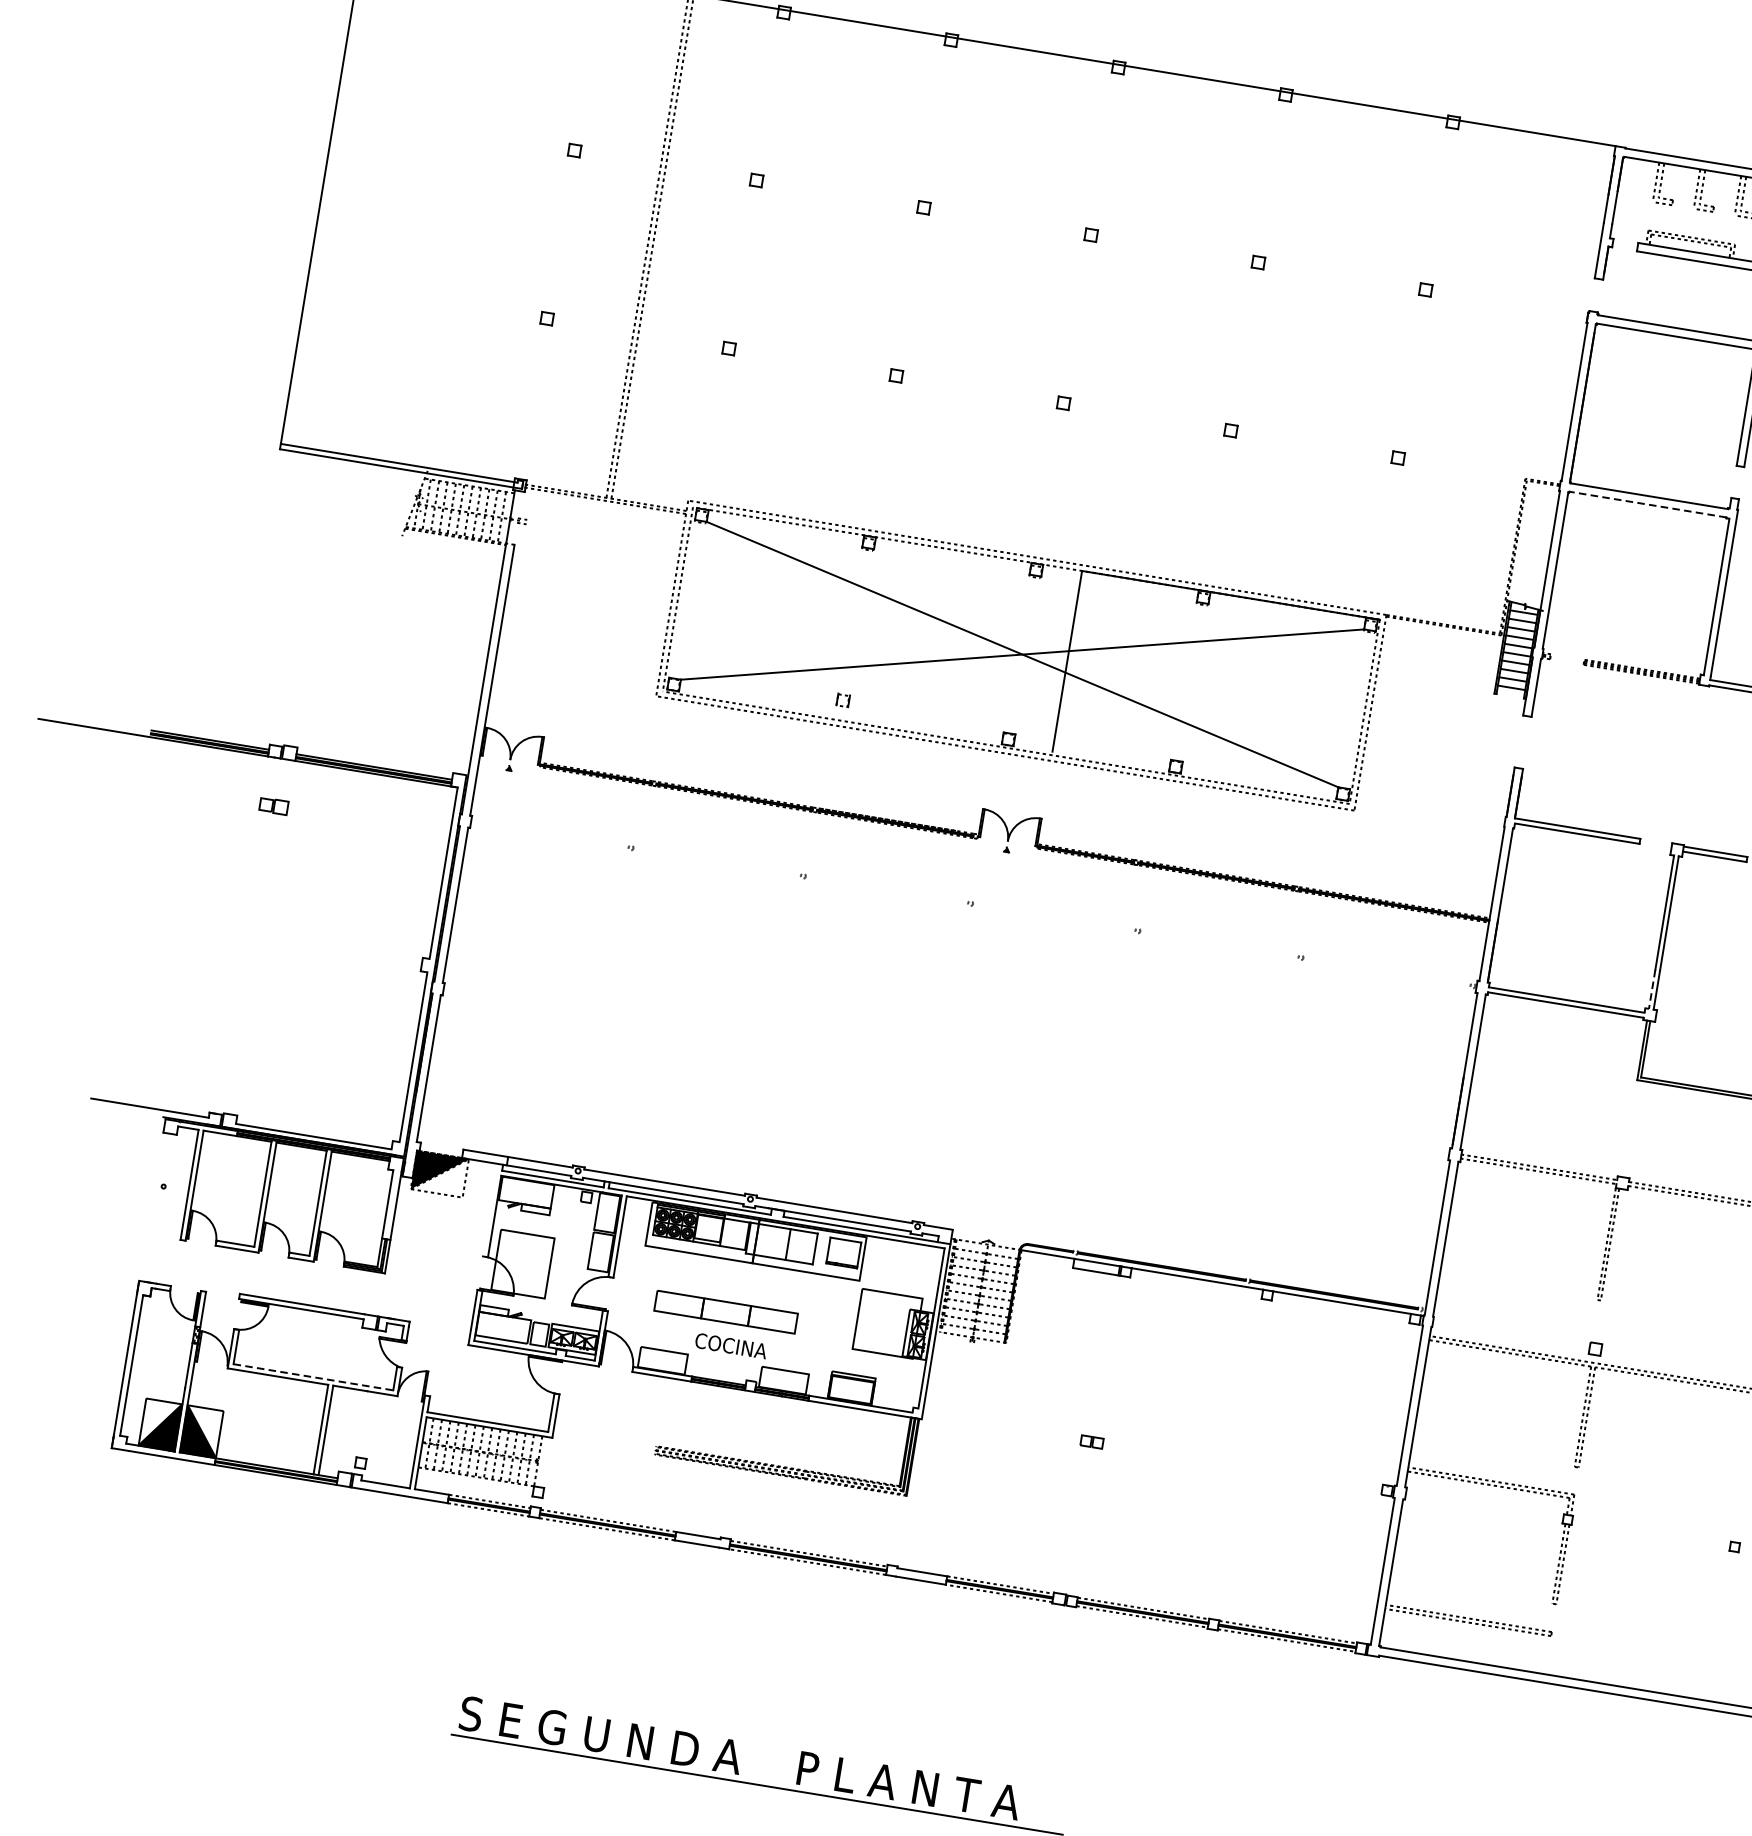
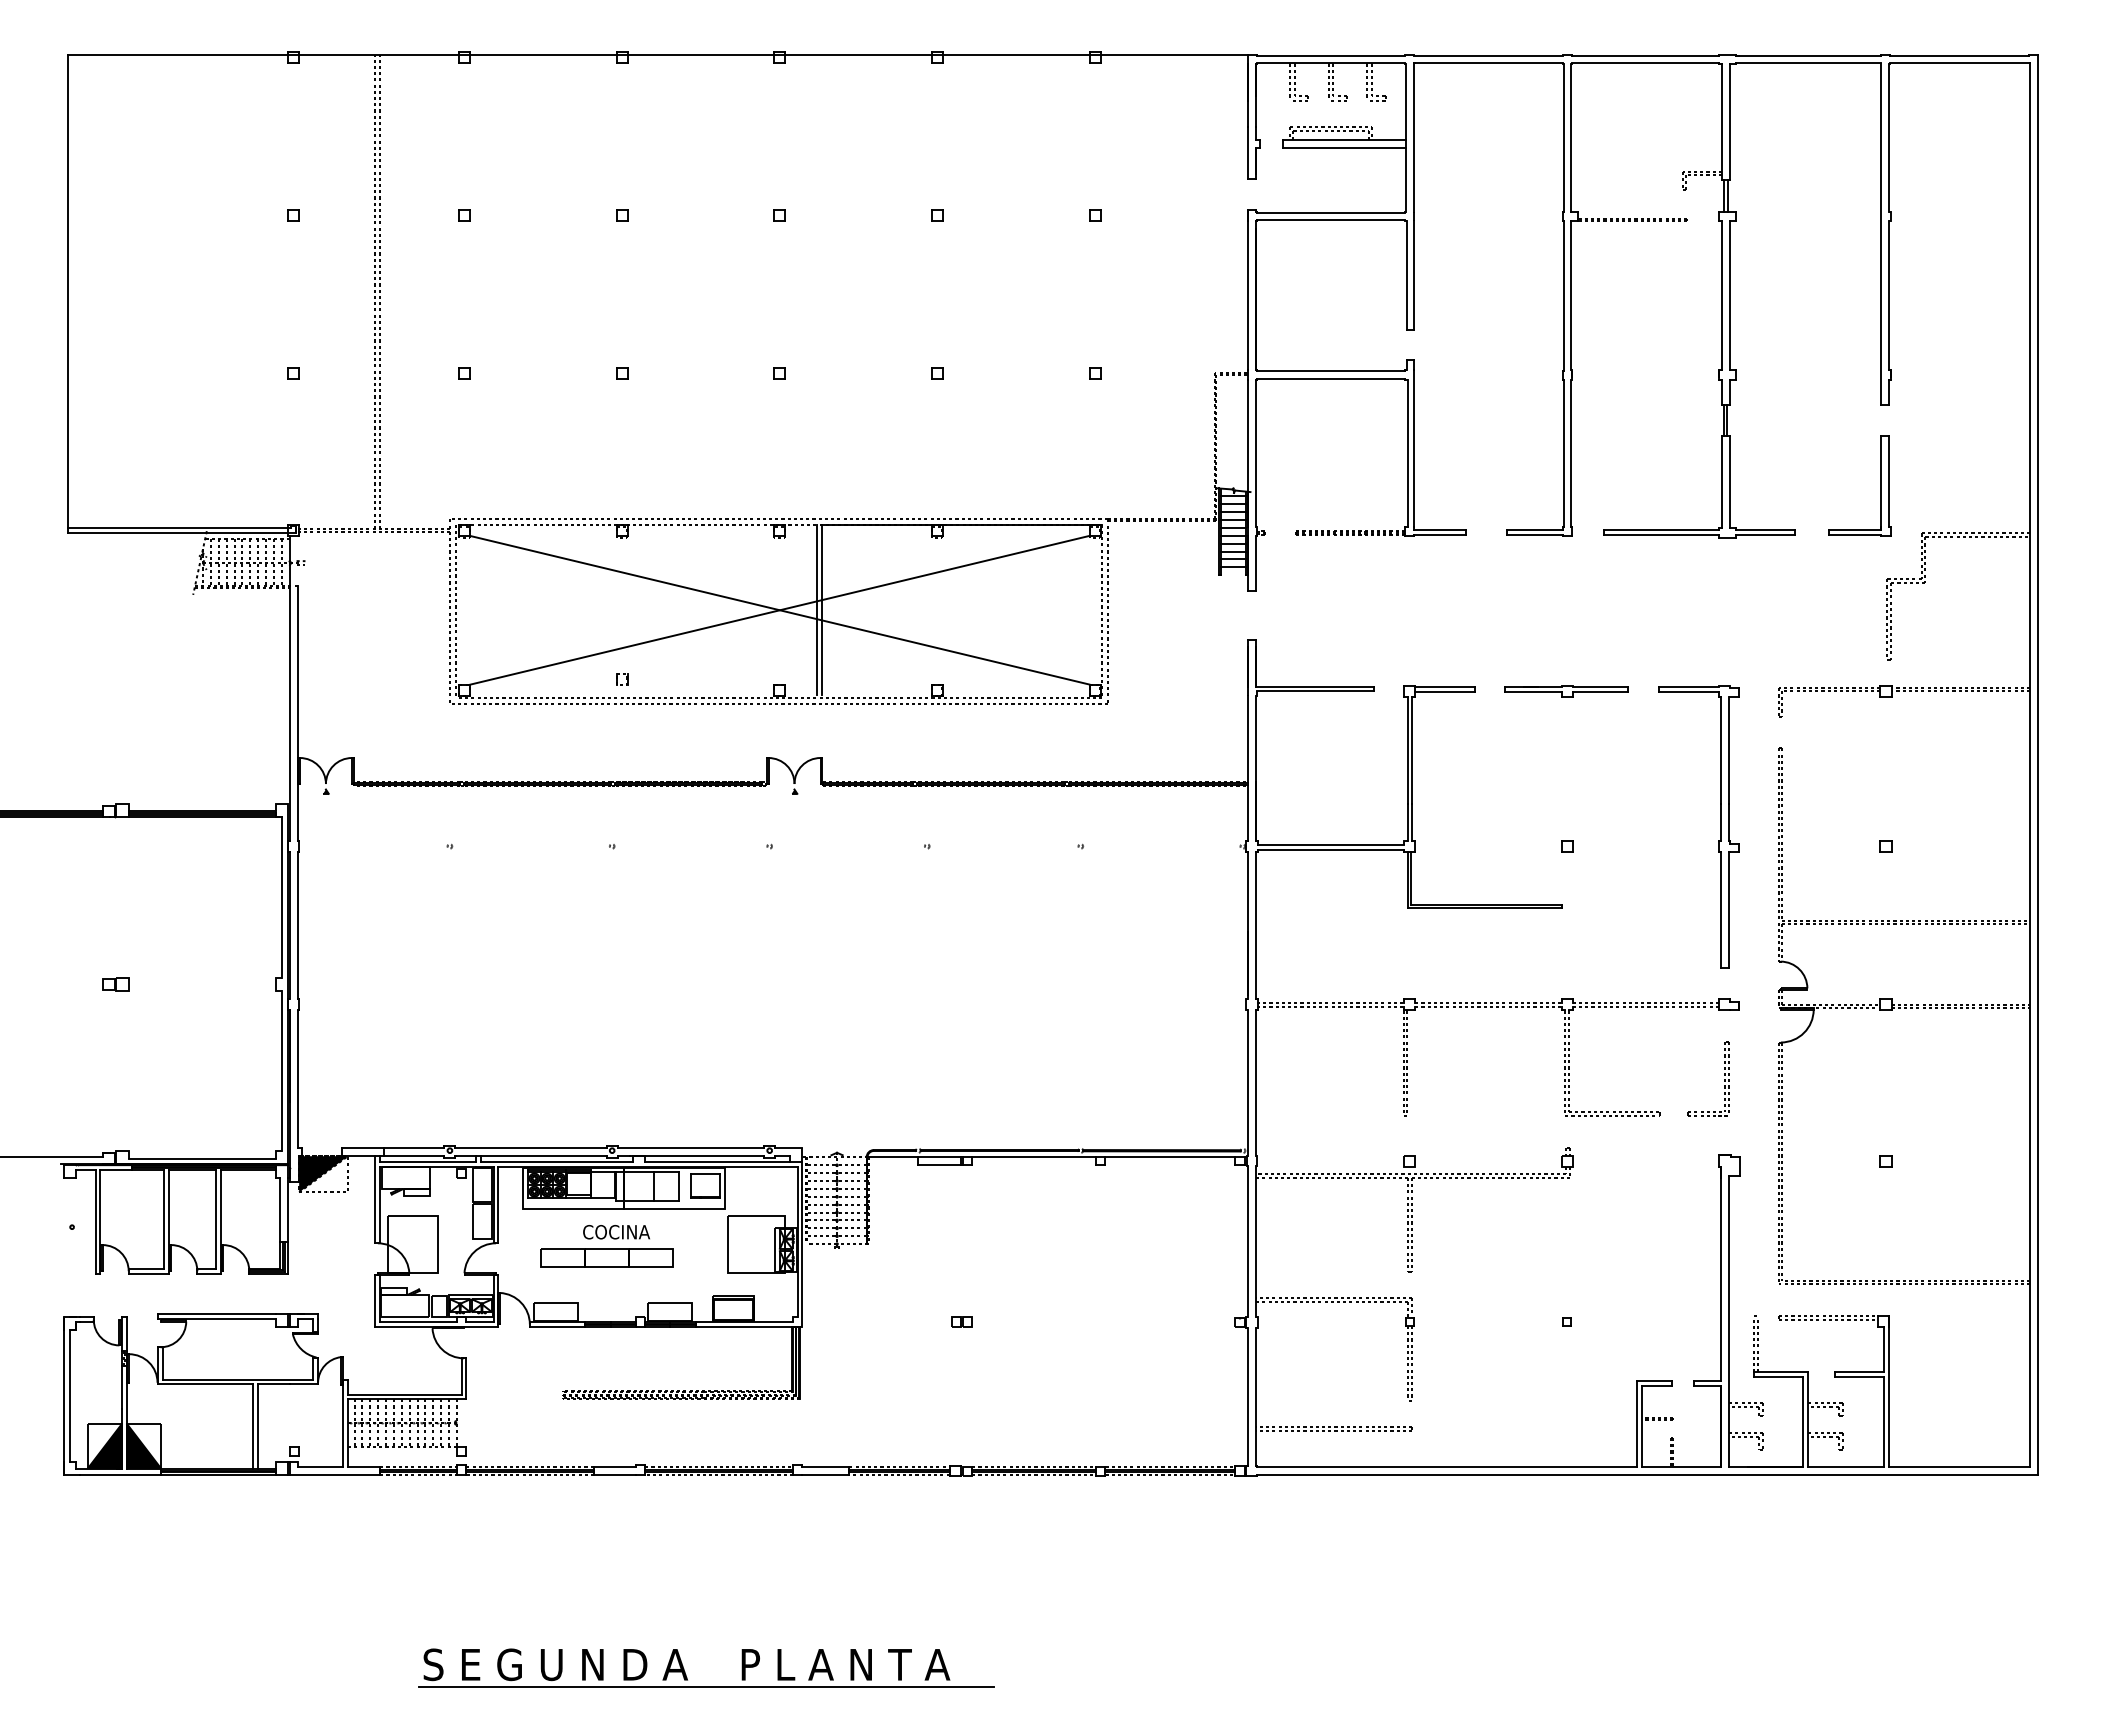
line: (1647, 504) -> (1330, 378), dashed -> solid
line: (1062, 660) -> (817, 609), added
part: (273, 805) -> (115, 984), moved
line: (1651, 990) -> (1407, 823), dashed -> solid
line: (490, 1209) -> (375, 1199), added
text: (731, 1346) -> (616, 1232), moved
line: (313, 1377) -> (238, 1379), dashed -> solid

